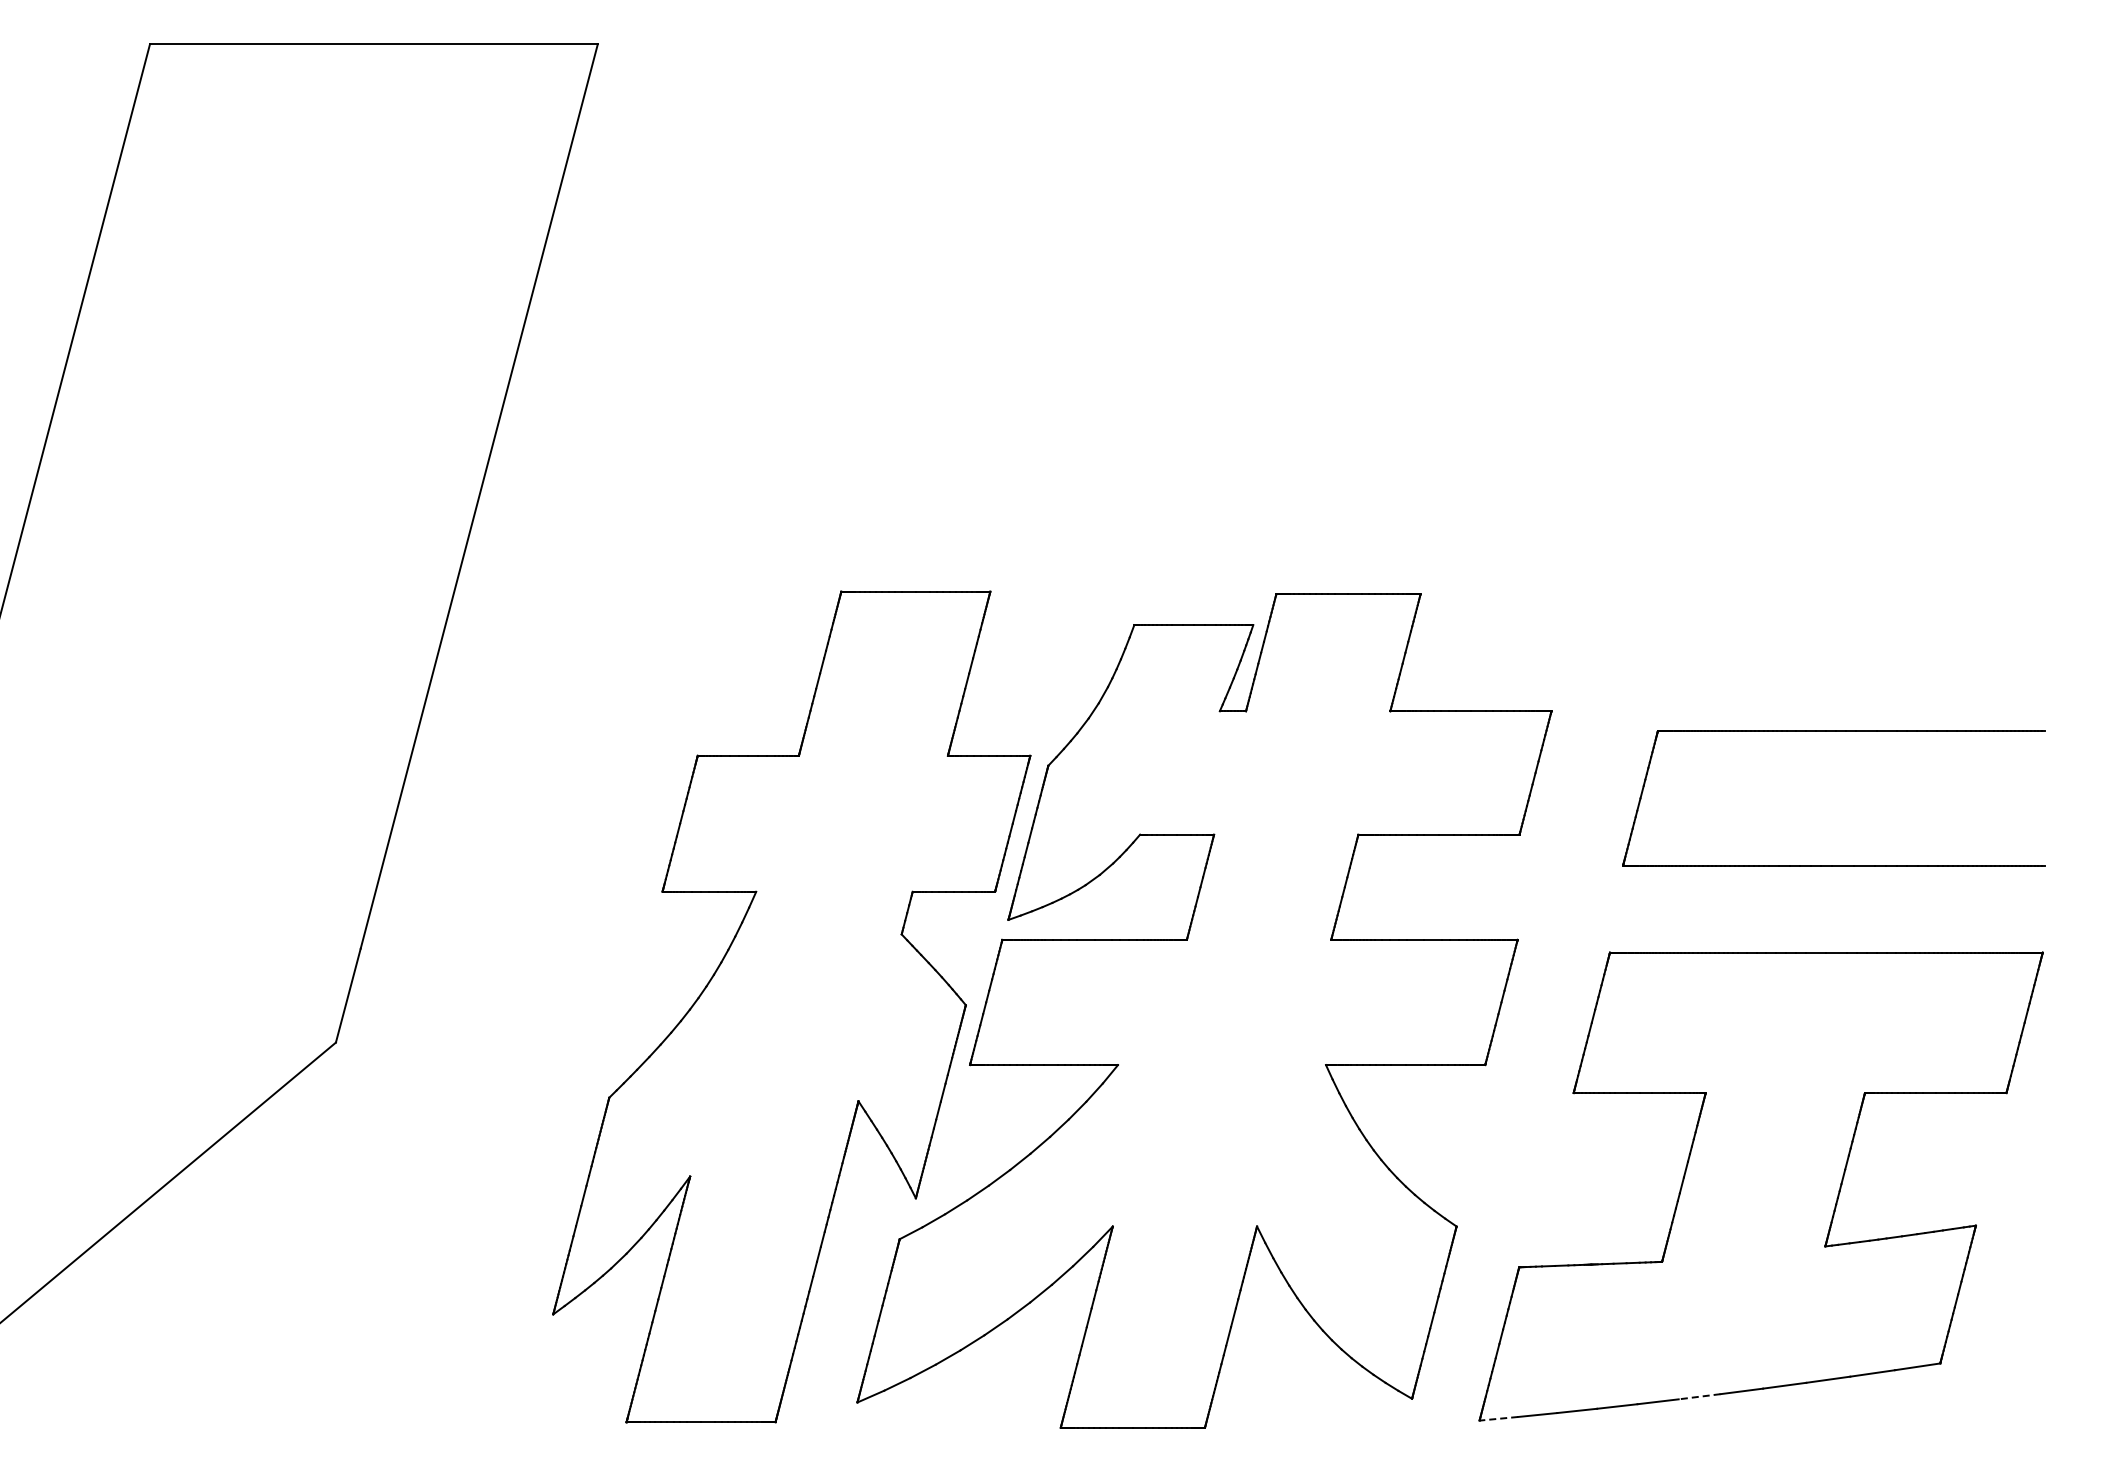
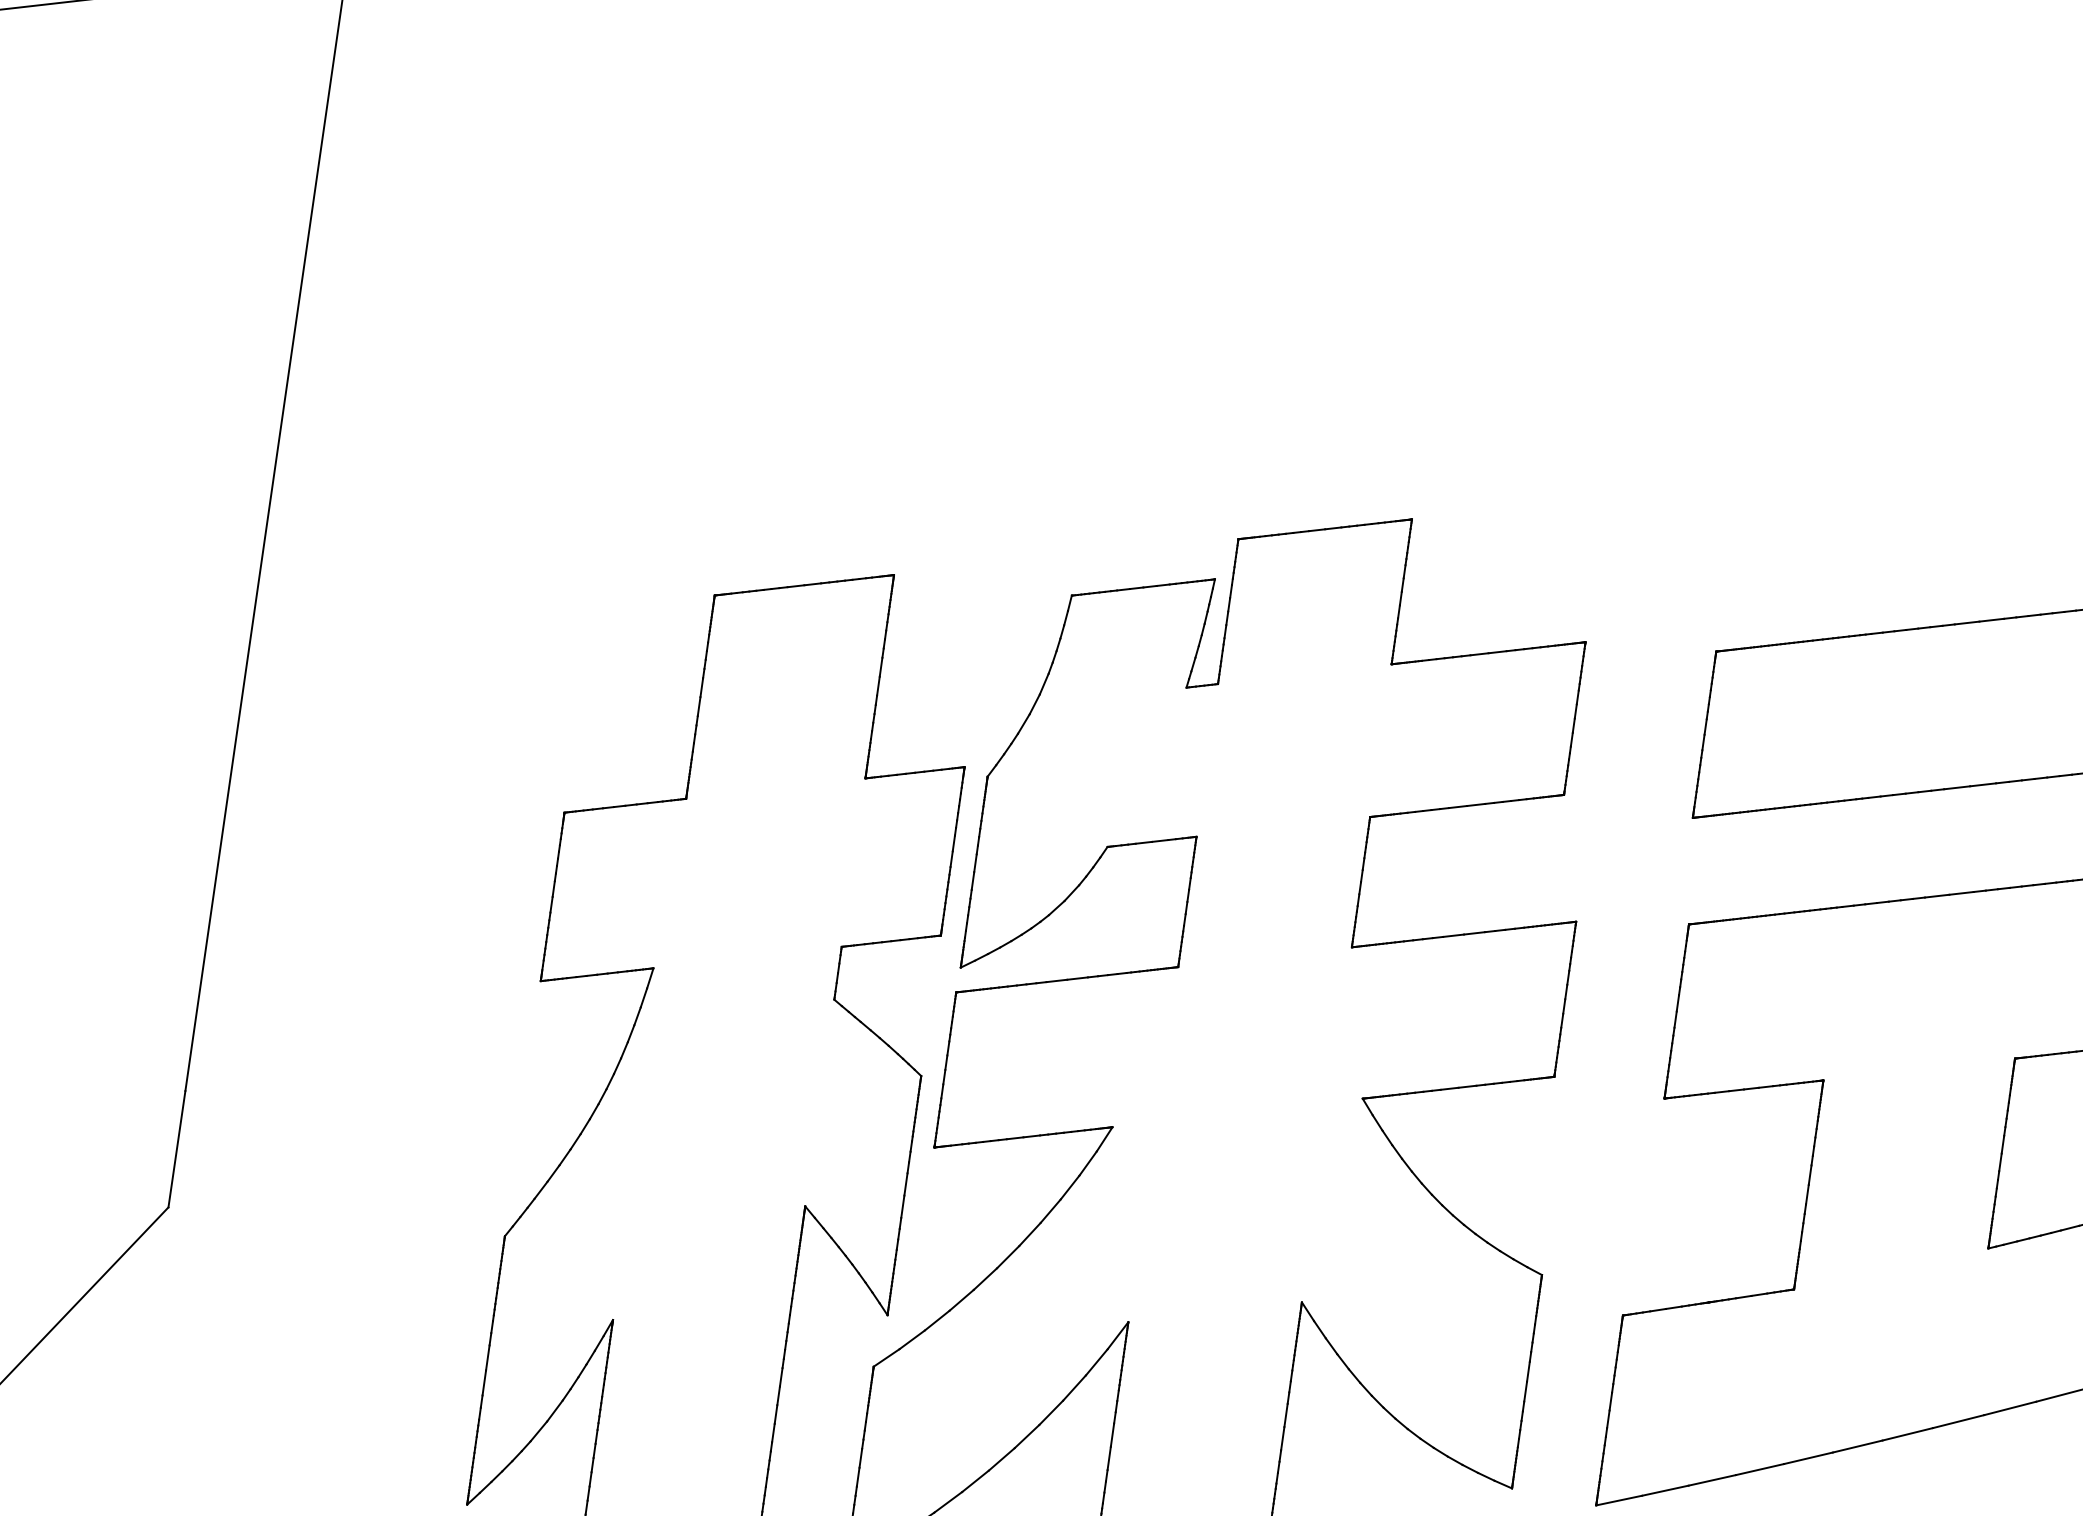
line: (1699, 1396) -> (1857, 1446), dashed -> solid
line: (1498, 1418) -> (1618, 1500), dashed -> solid

